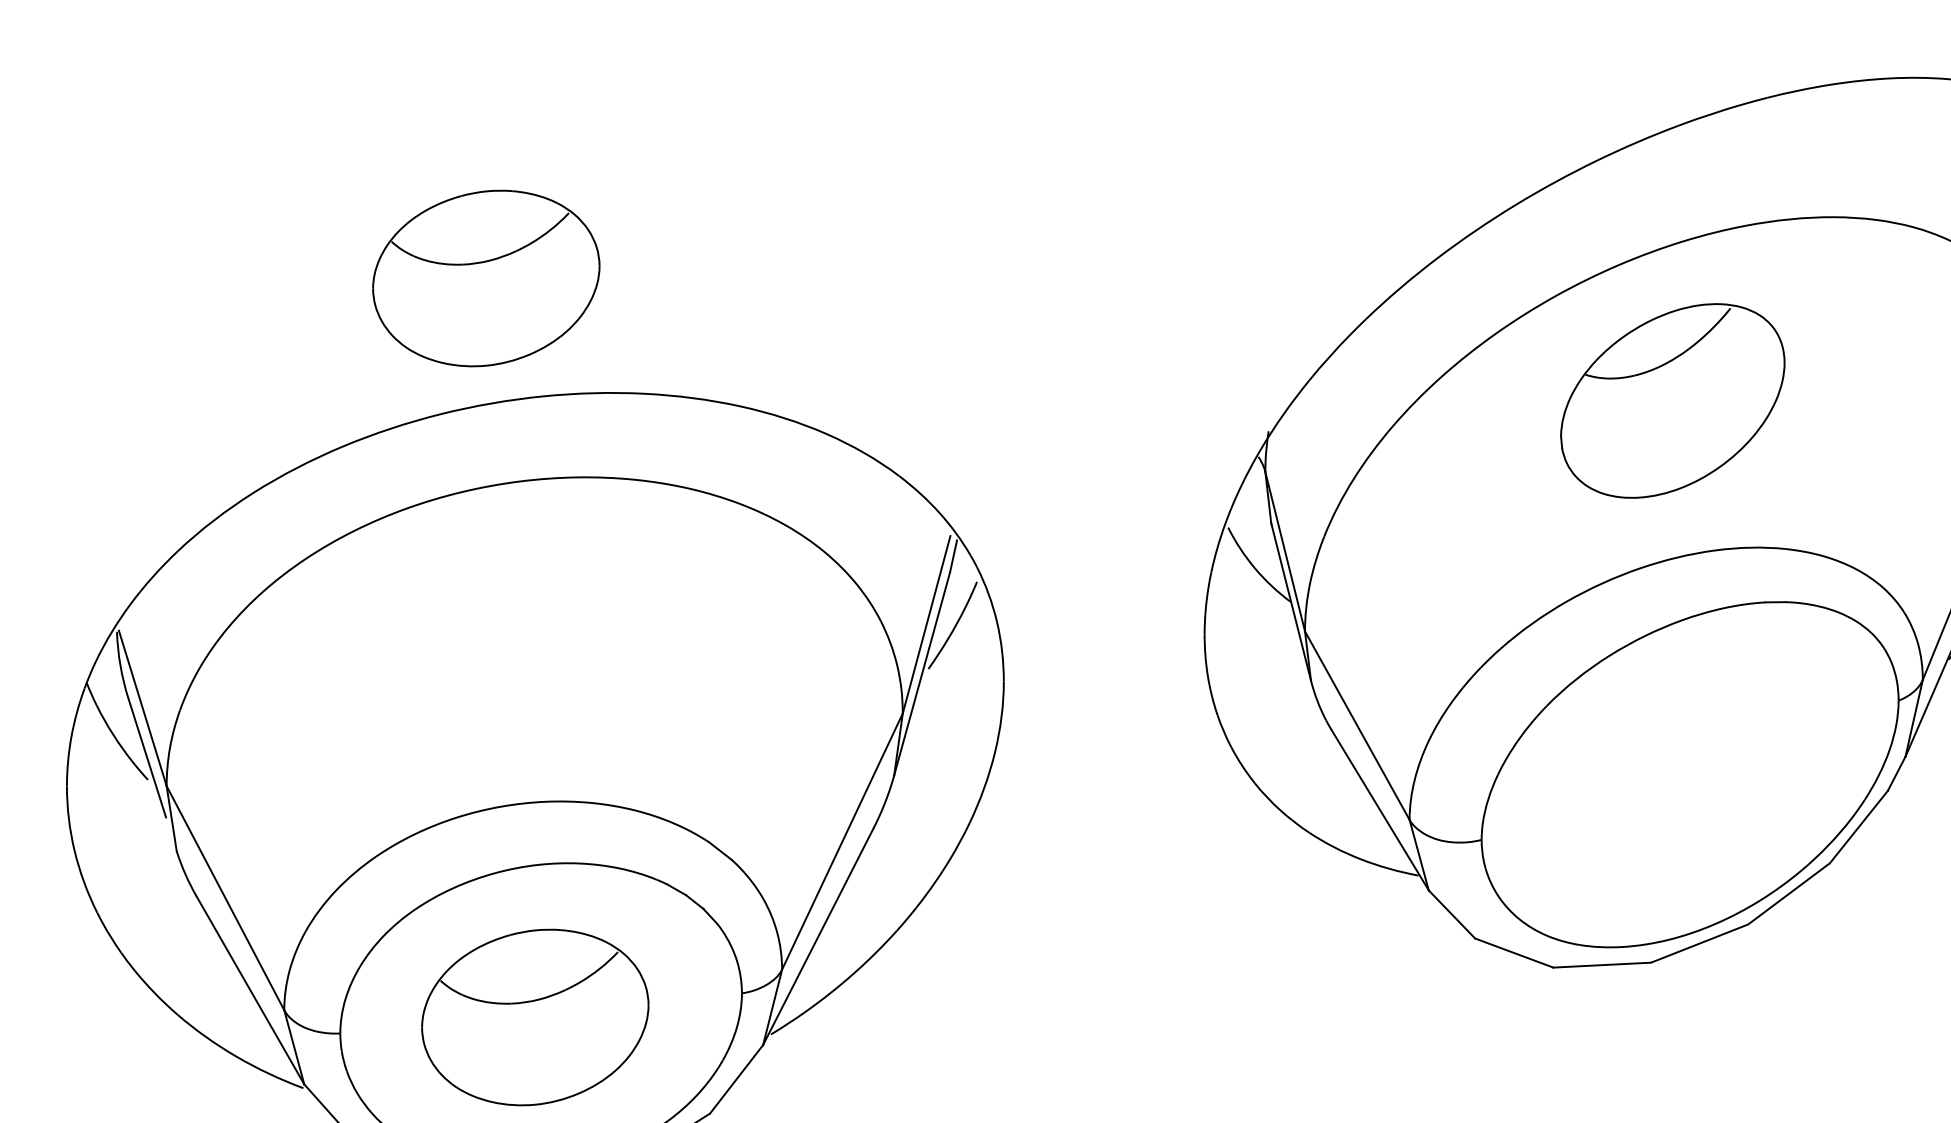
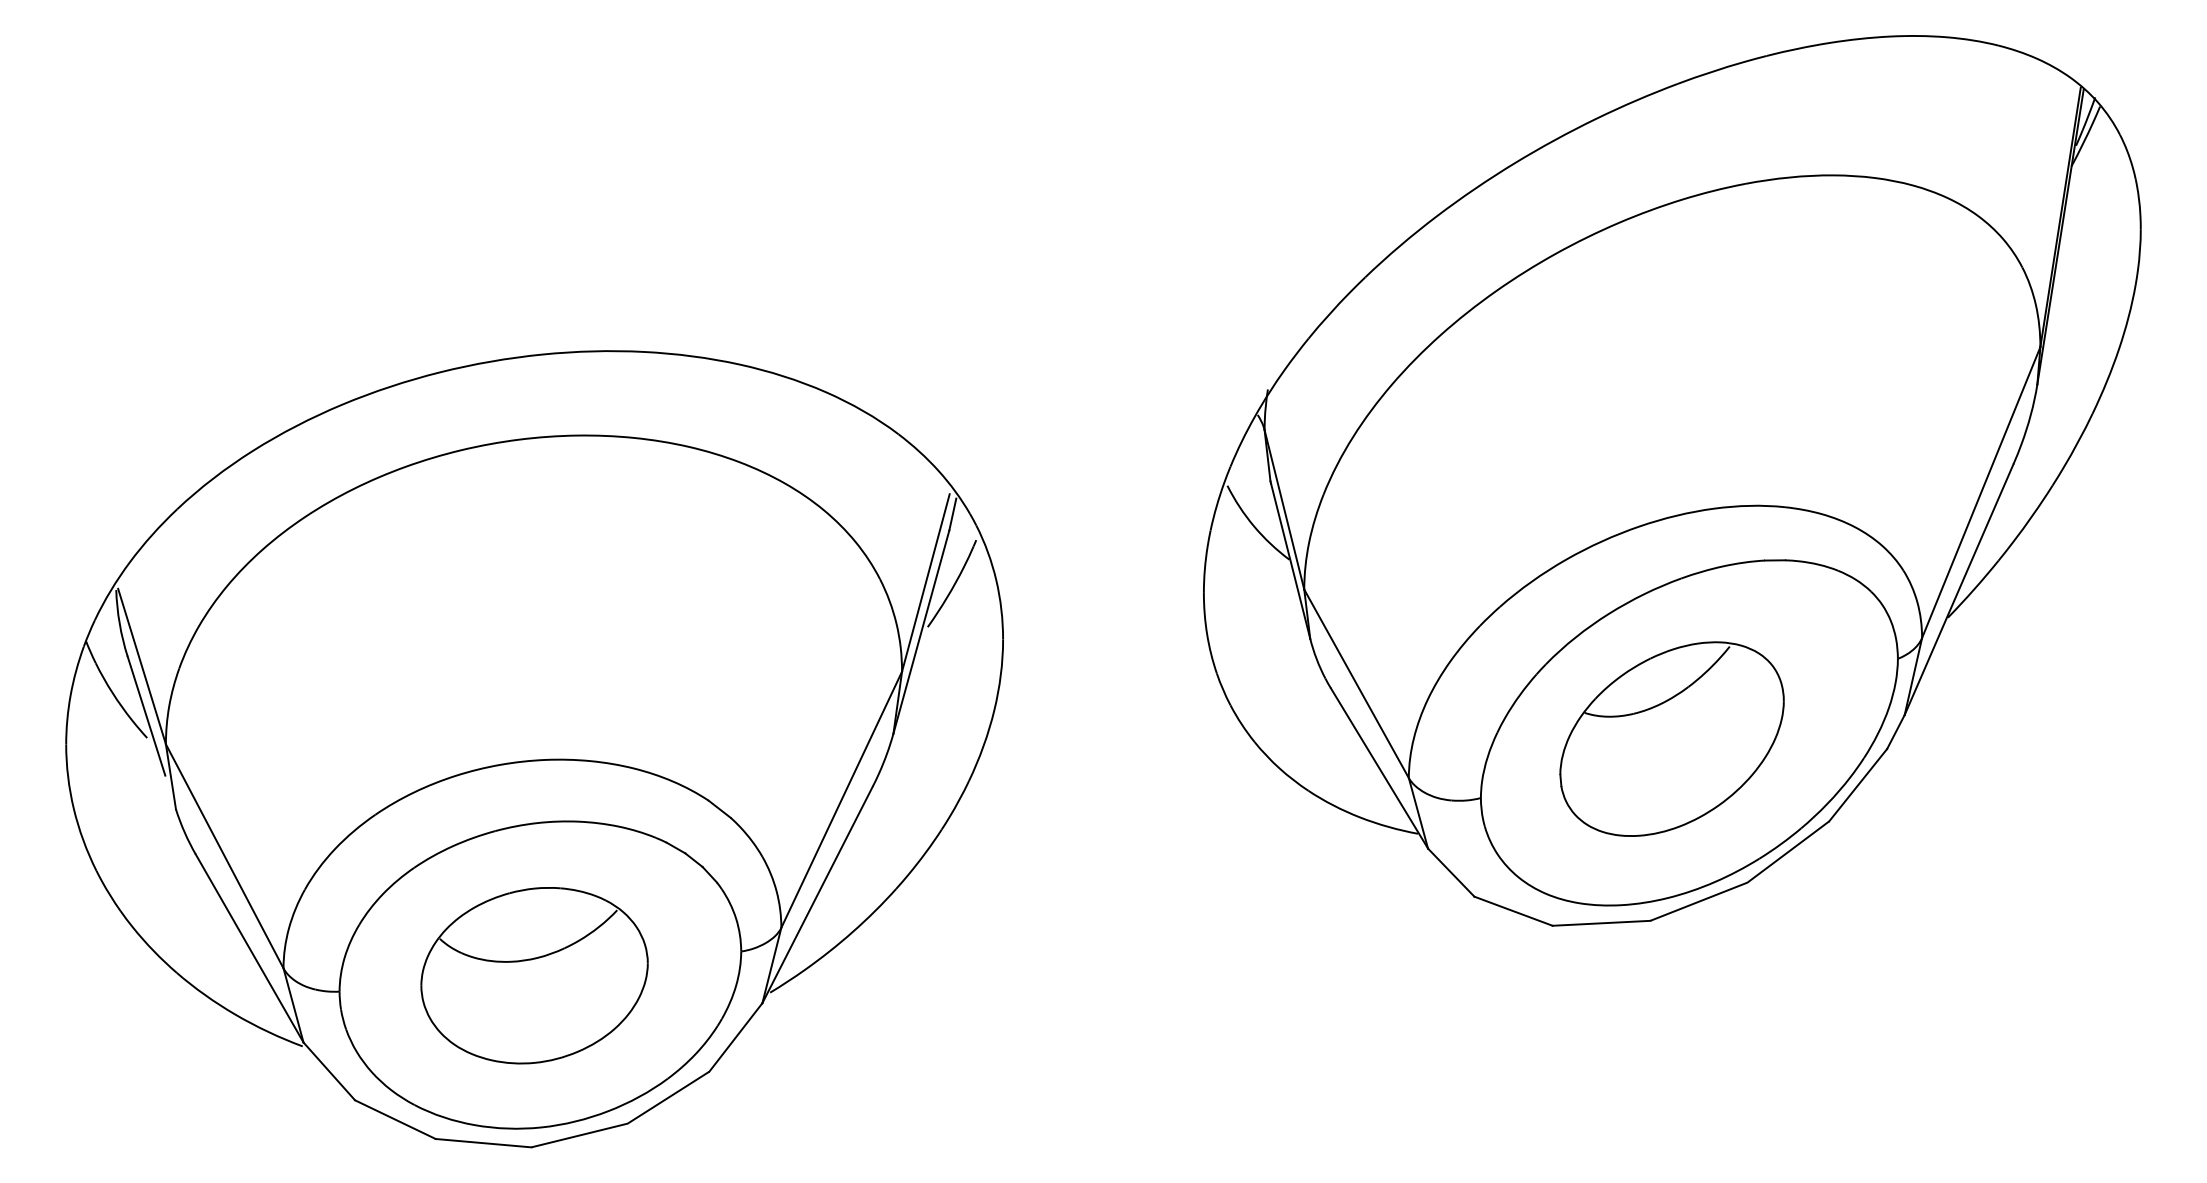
part: (486, 278) -> (485, 236), removed
part: (1672, 400) -> (1671, 738), moved

